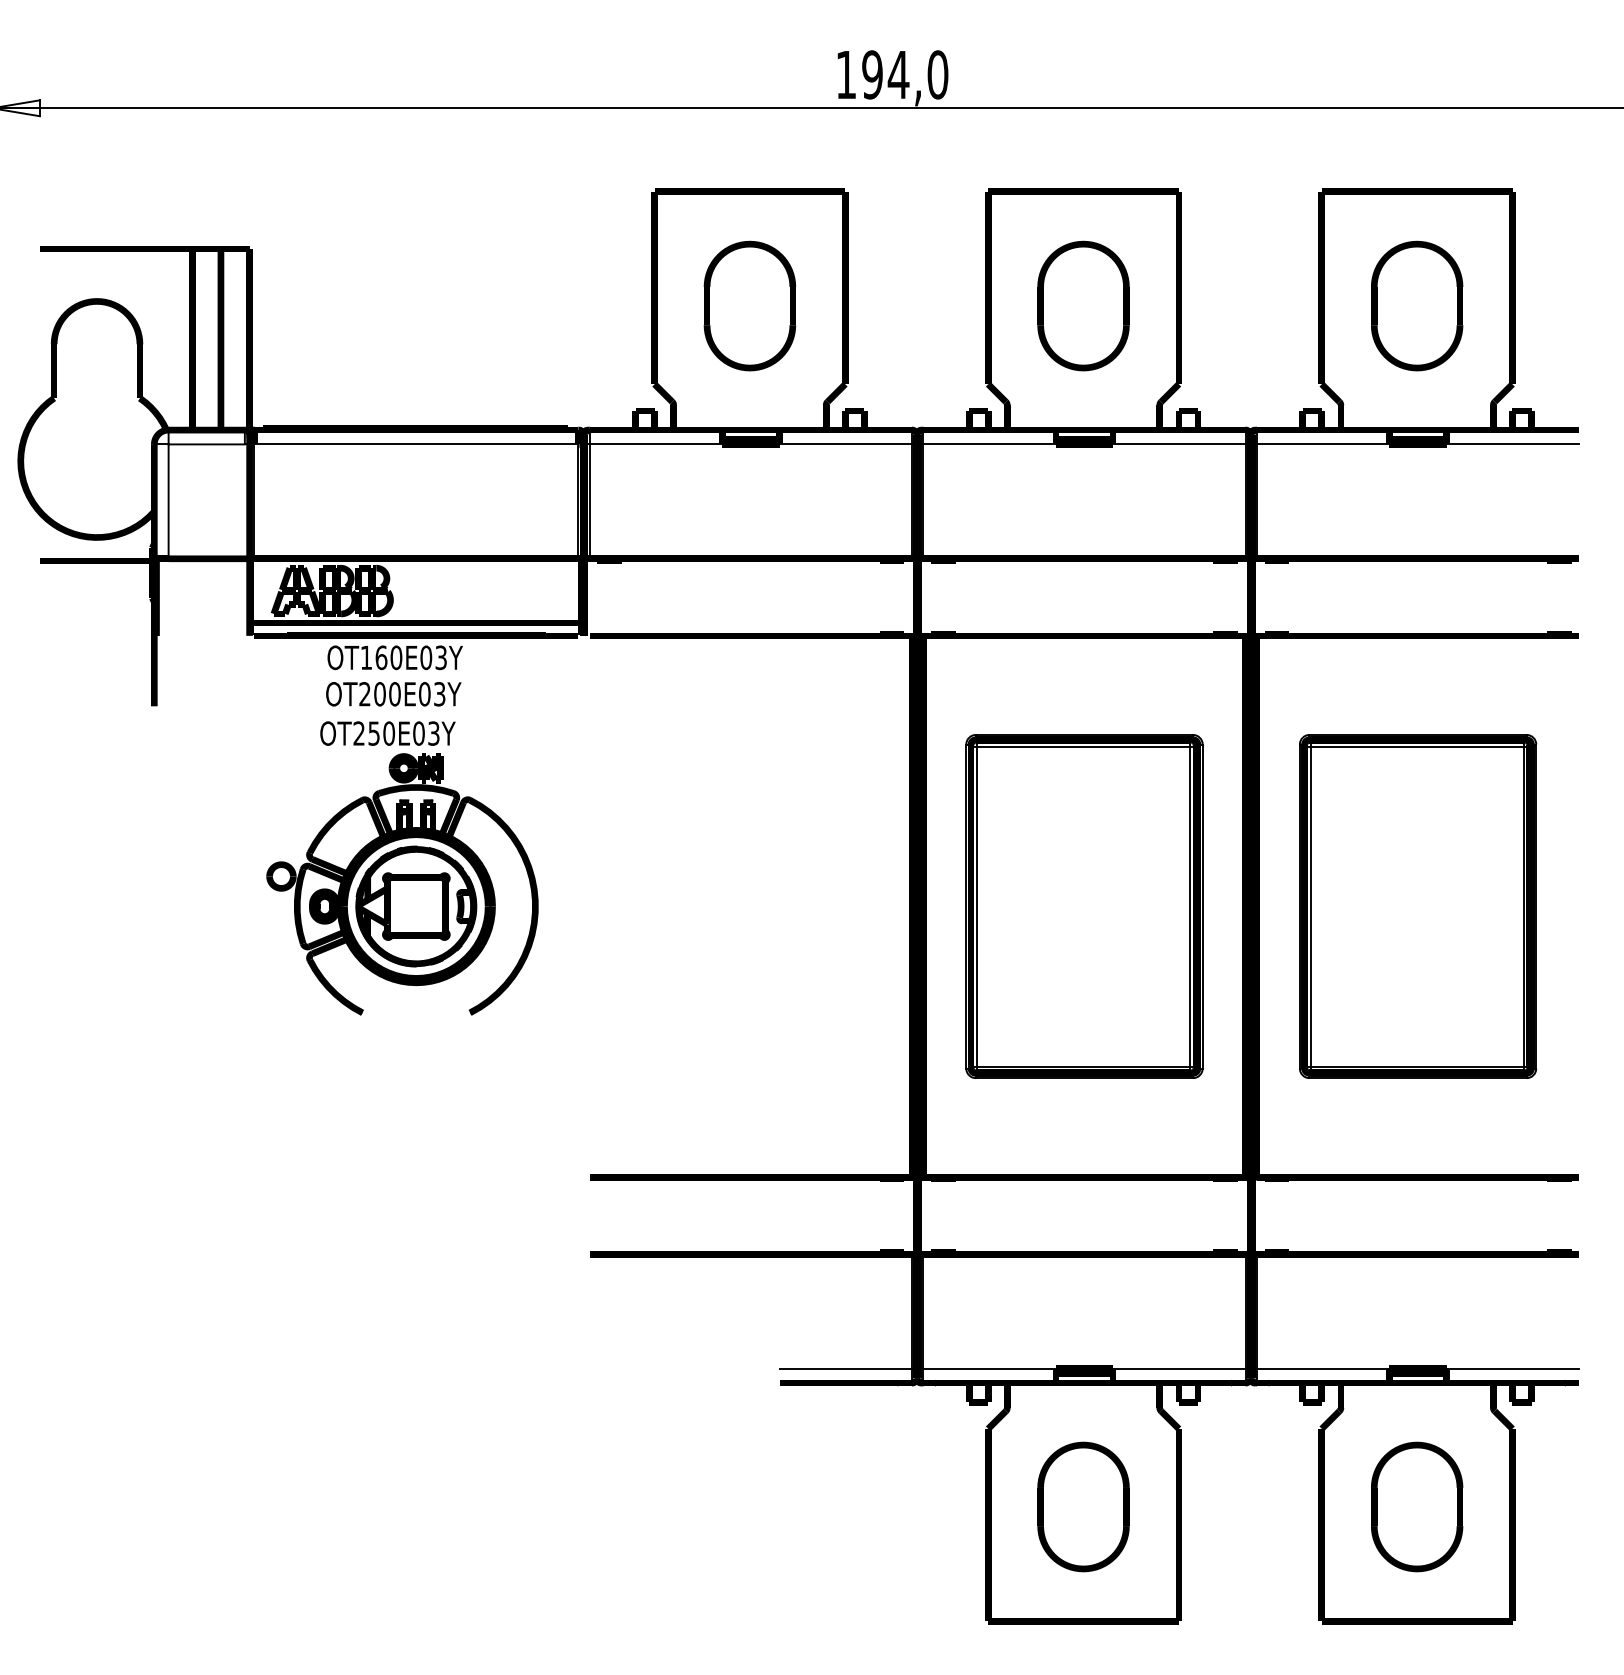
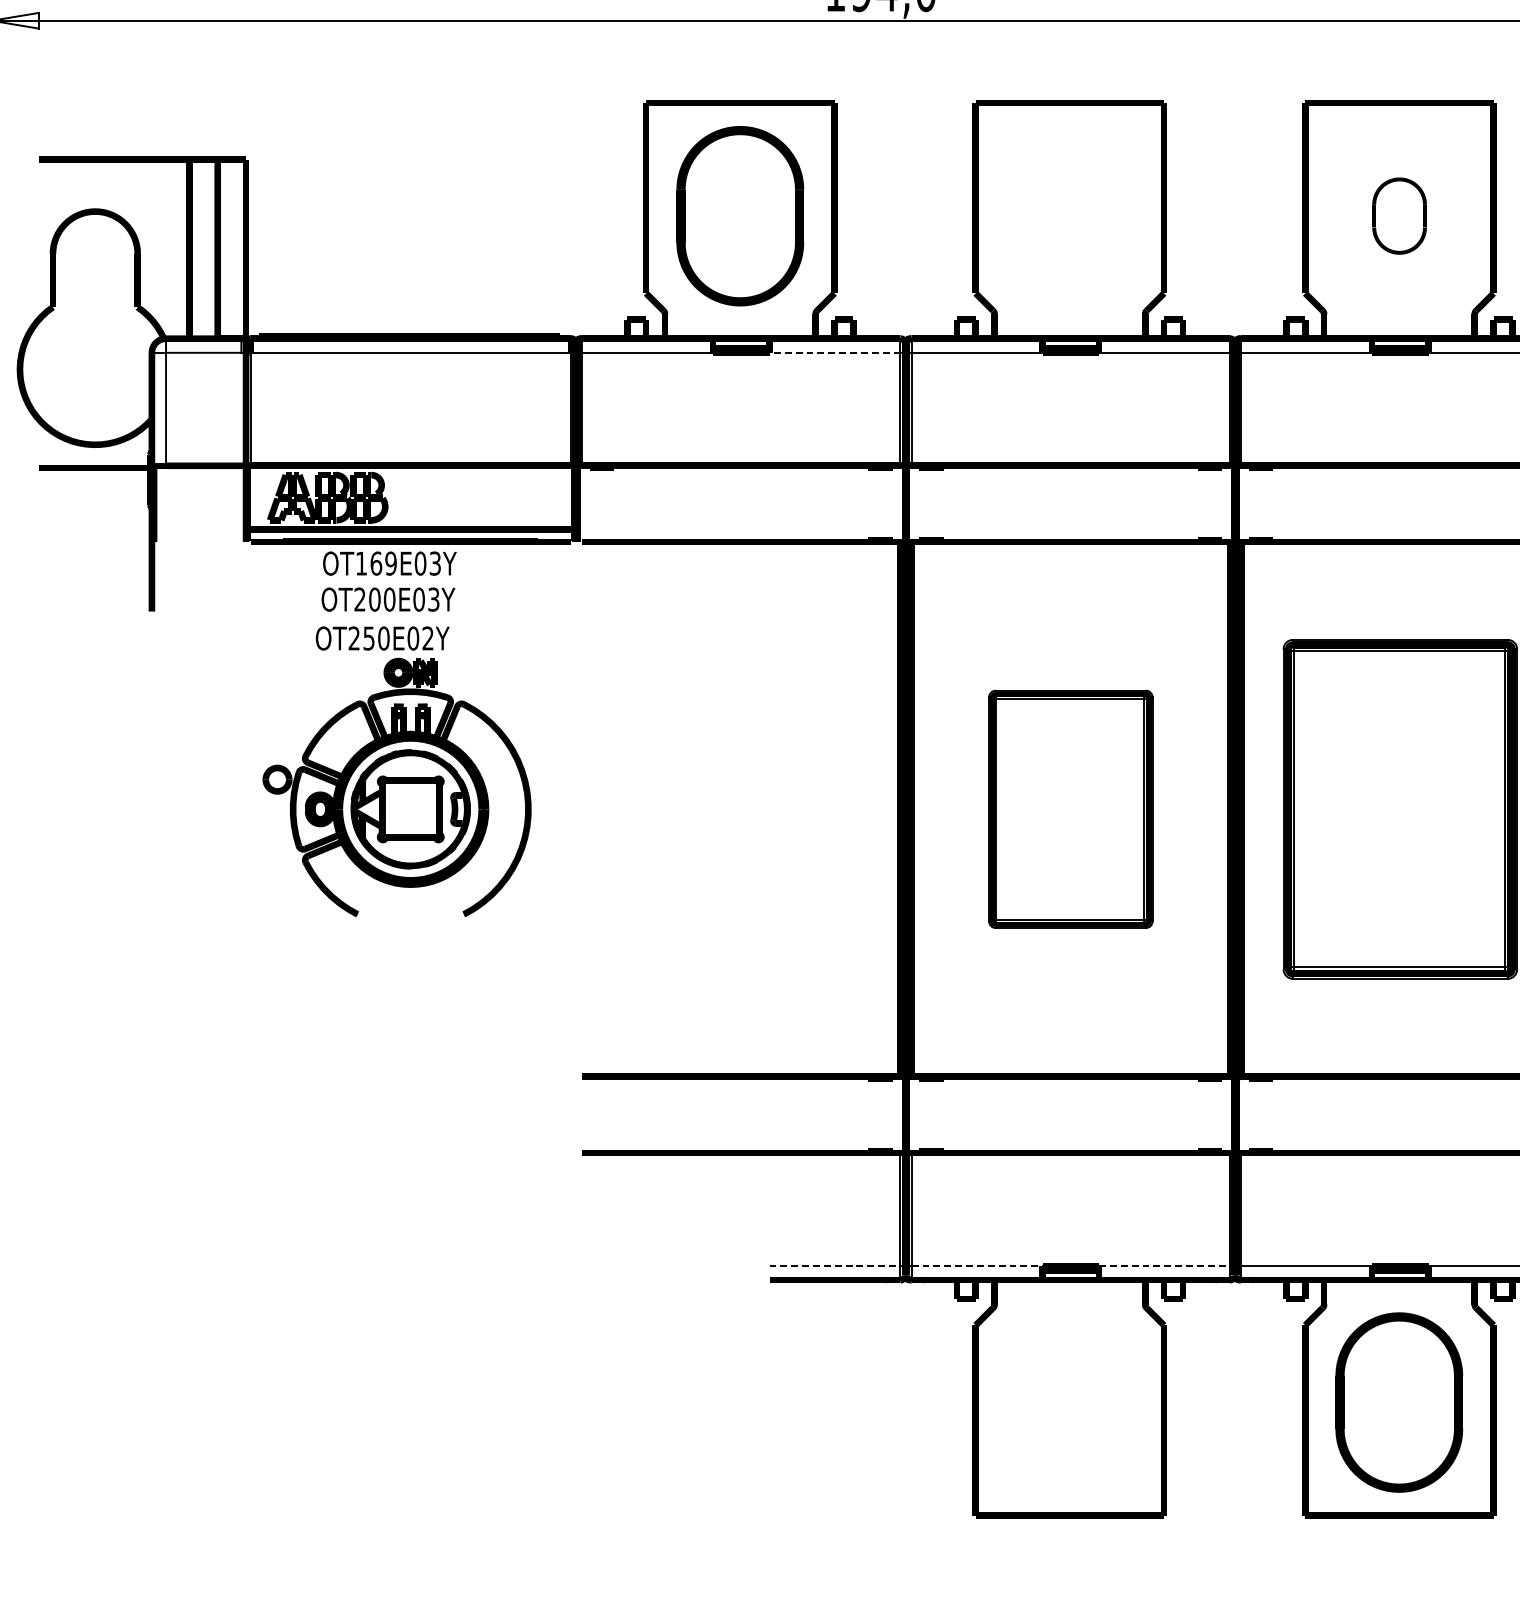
part: (749, 305) -> (739, 215), size x1.4
part: (1083, 305) -> (1069, 215), removed
part: (1417, 305) -> (1399, 215), size x0.6
line: (845, 444) -> (834, 352), solid -> dashed
text: (396, 657) -> (391, 563), OT160E03Y -> OT169E03Y
text: (433, 733) -> (427, 638), OT250E03Y -> OT250E02Y
part: (1084, 906) -> (1070, 809), size x0.7
line: (846, 1368) -> (835, 1265), solid -> dashed
line: (990, 1368) -> (977, 1265), solid -> dashed
line: (1179, 1368) -> (1164, 1265), solid -> dashed
part: (1083, 1506) -> (1069, 1402), removed
part: (1417, 1506) -> (1399, 1402), size x1.4

